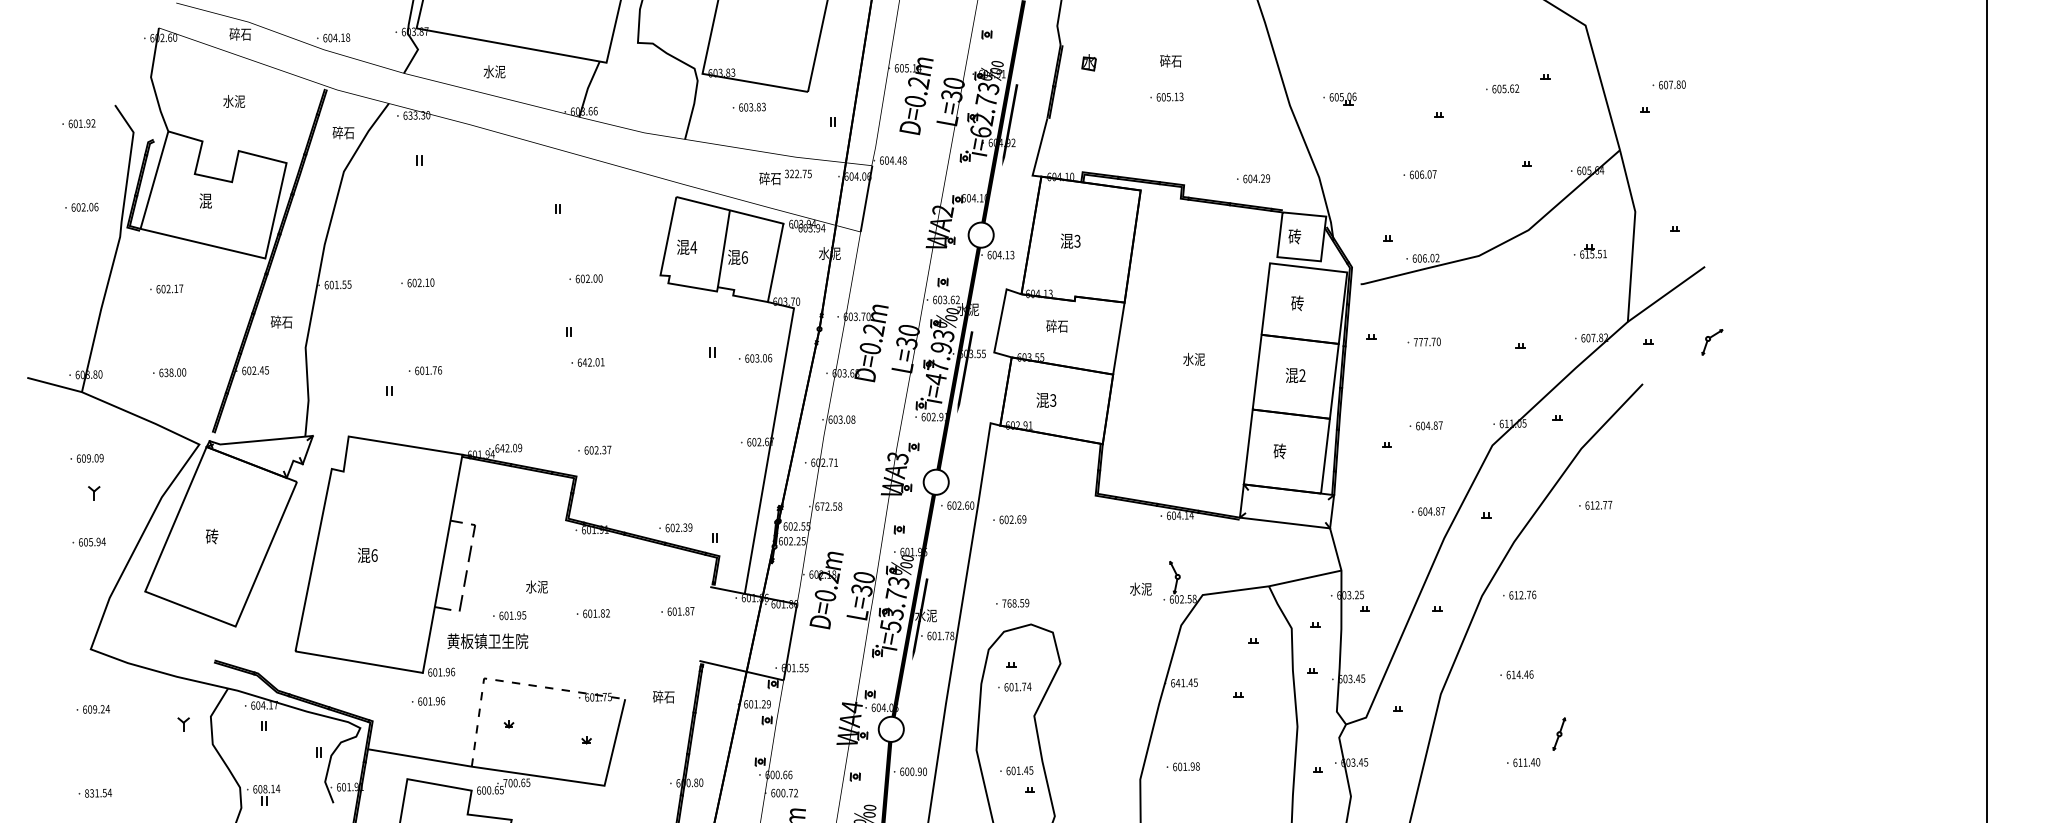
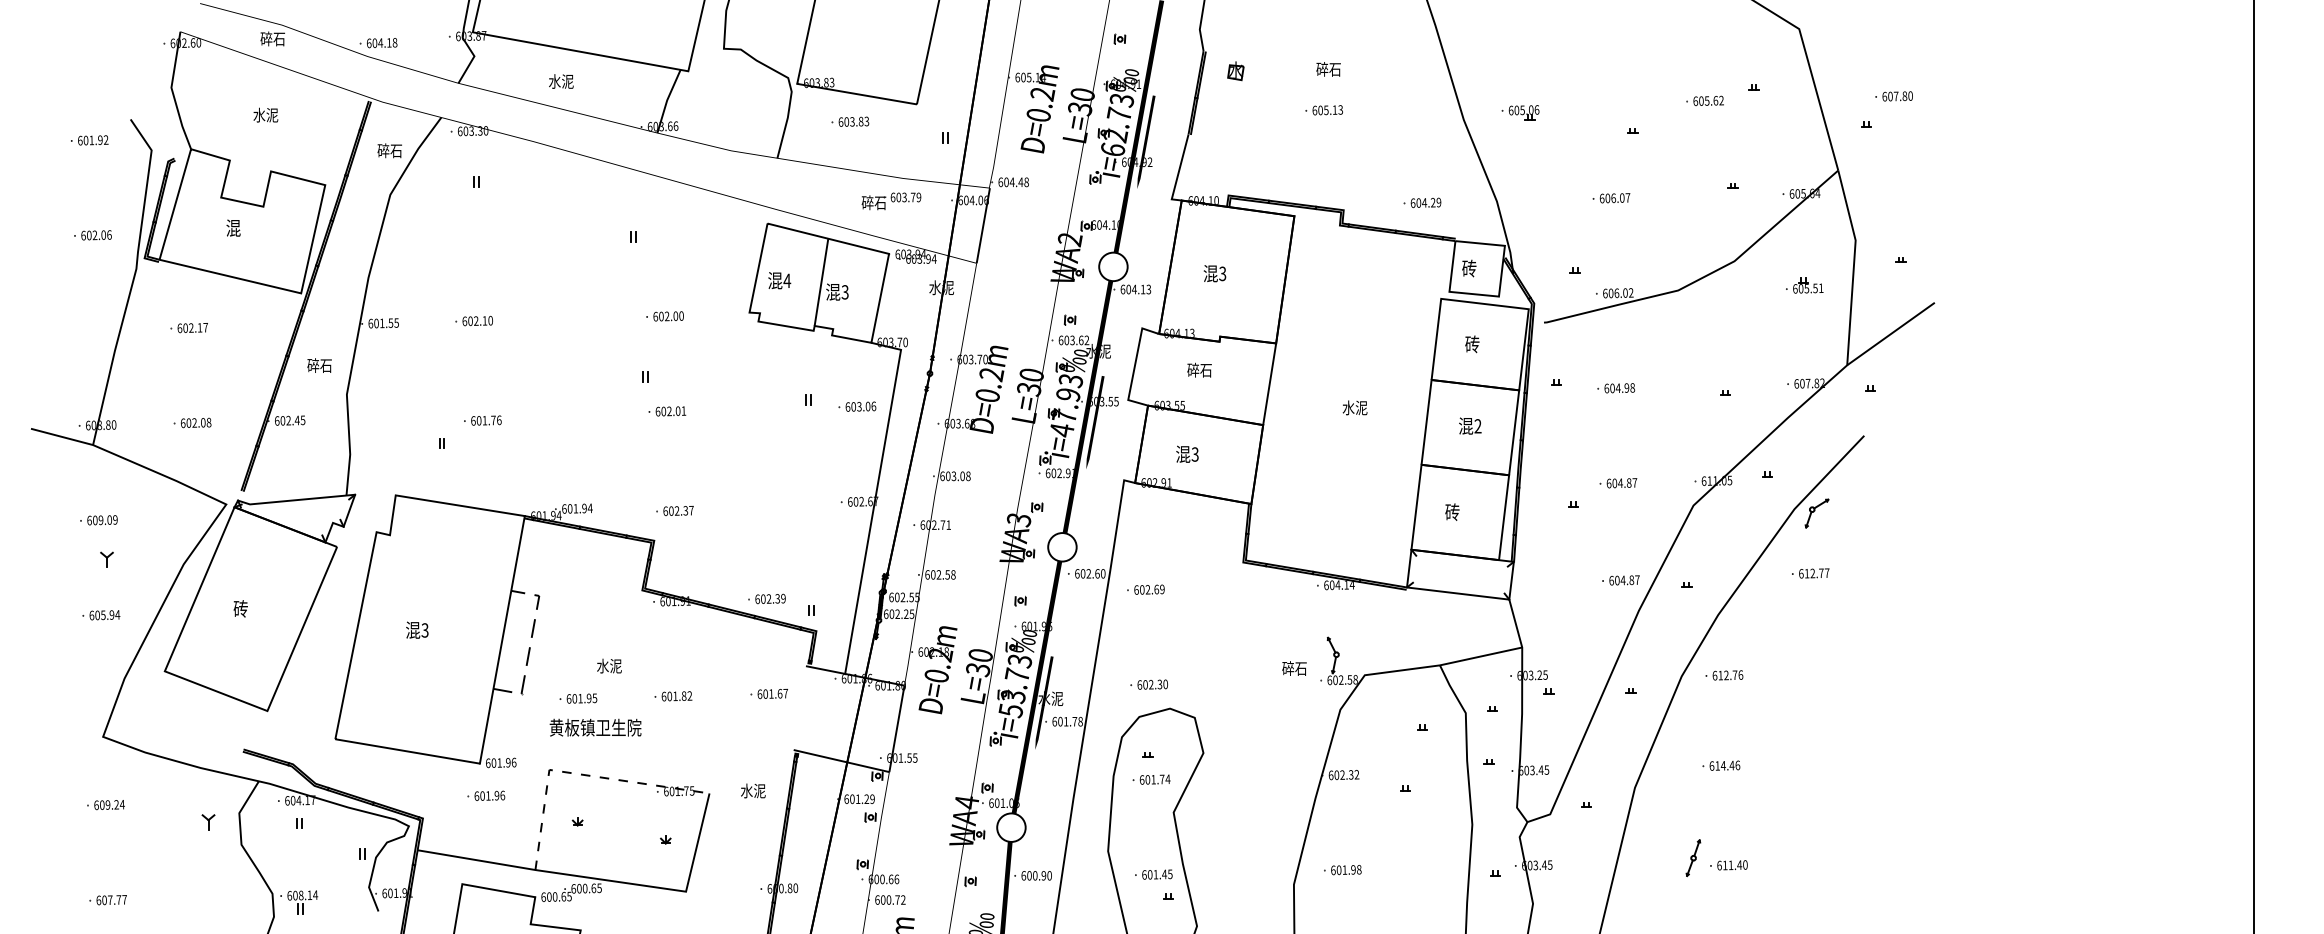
text: (410, 114) -> (465, 130), 633.30 -> 603.30
text: (797, 173) -> (905, 197), 322.75 -> 603.79
text: (1586, 254) -> (1800, 288), 615.51 -> 605.51
text: (744, 257) -> (844, 292), 6 -> 3
text: (1427, 342) -> (1619, 388), 777.70 -> 604.98
part: (1711, 342) -> (1816, 513), moved
text: (584, 362) -> (663, 411), 642.01 -> 602.01
text: (174, 372) -> (198, 422), 638.00 -> 602.08
text: (510, 448) -> (579, 508), 642.09 -> 601.94
text: (822, 506) -> (933, 574), 672.58 -> 602.58
text: (374, 555) -> (424, 630), 6 -> 3
text: (1140, 589) -> (1294, 668), 水泥 -> 碎石
text: (1015, 603) -> (1152, 684), 768.59 -> 602.30
text: (686, 611) -> (779, 693), 601.87 -> 601.67
text: (487, 641) -> (595, 727), moved
text: (1186, 682) -> (1346, 774), 641.45 -> 602.32
text: (663, 696) -> (753, 790), 碎石 -> 水泥
text: (883, 707) -> (1002, 802), 604.05 -> 601.05
part: (1559, 734) -> (1693, 858), moved
text: (505, 782) -> (573, 888), 700.65 -> 600.65
text: (98, 793) -> (111, 900), 831.54 -> 607.77

